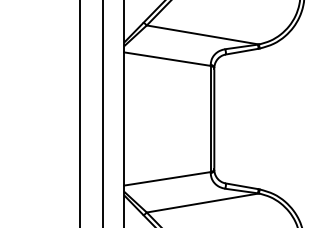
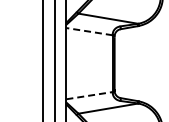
line: (167, 58) -> (89, 31), solid -> dashed
line: (169, 178) -> (90, 95), solid -> dashed

